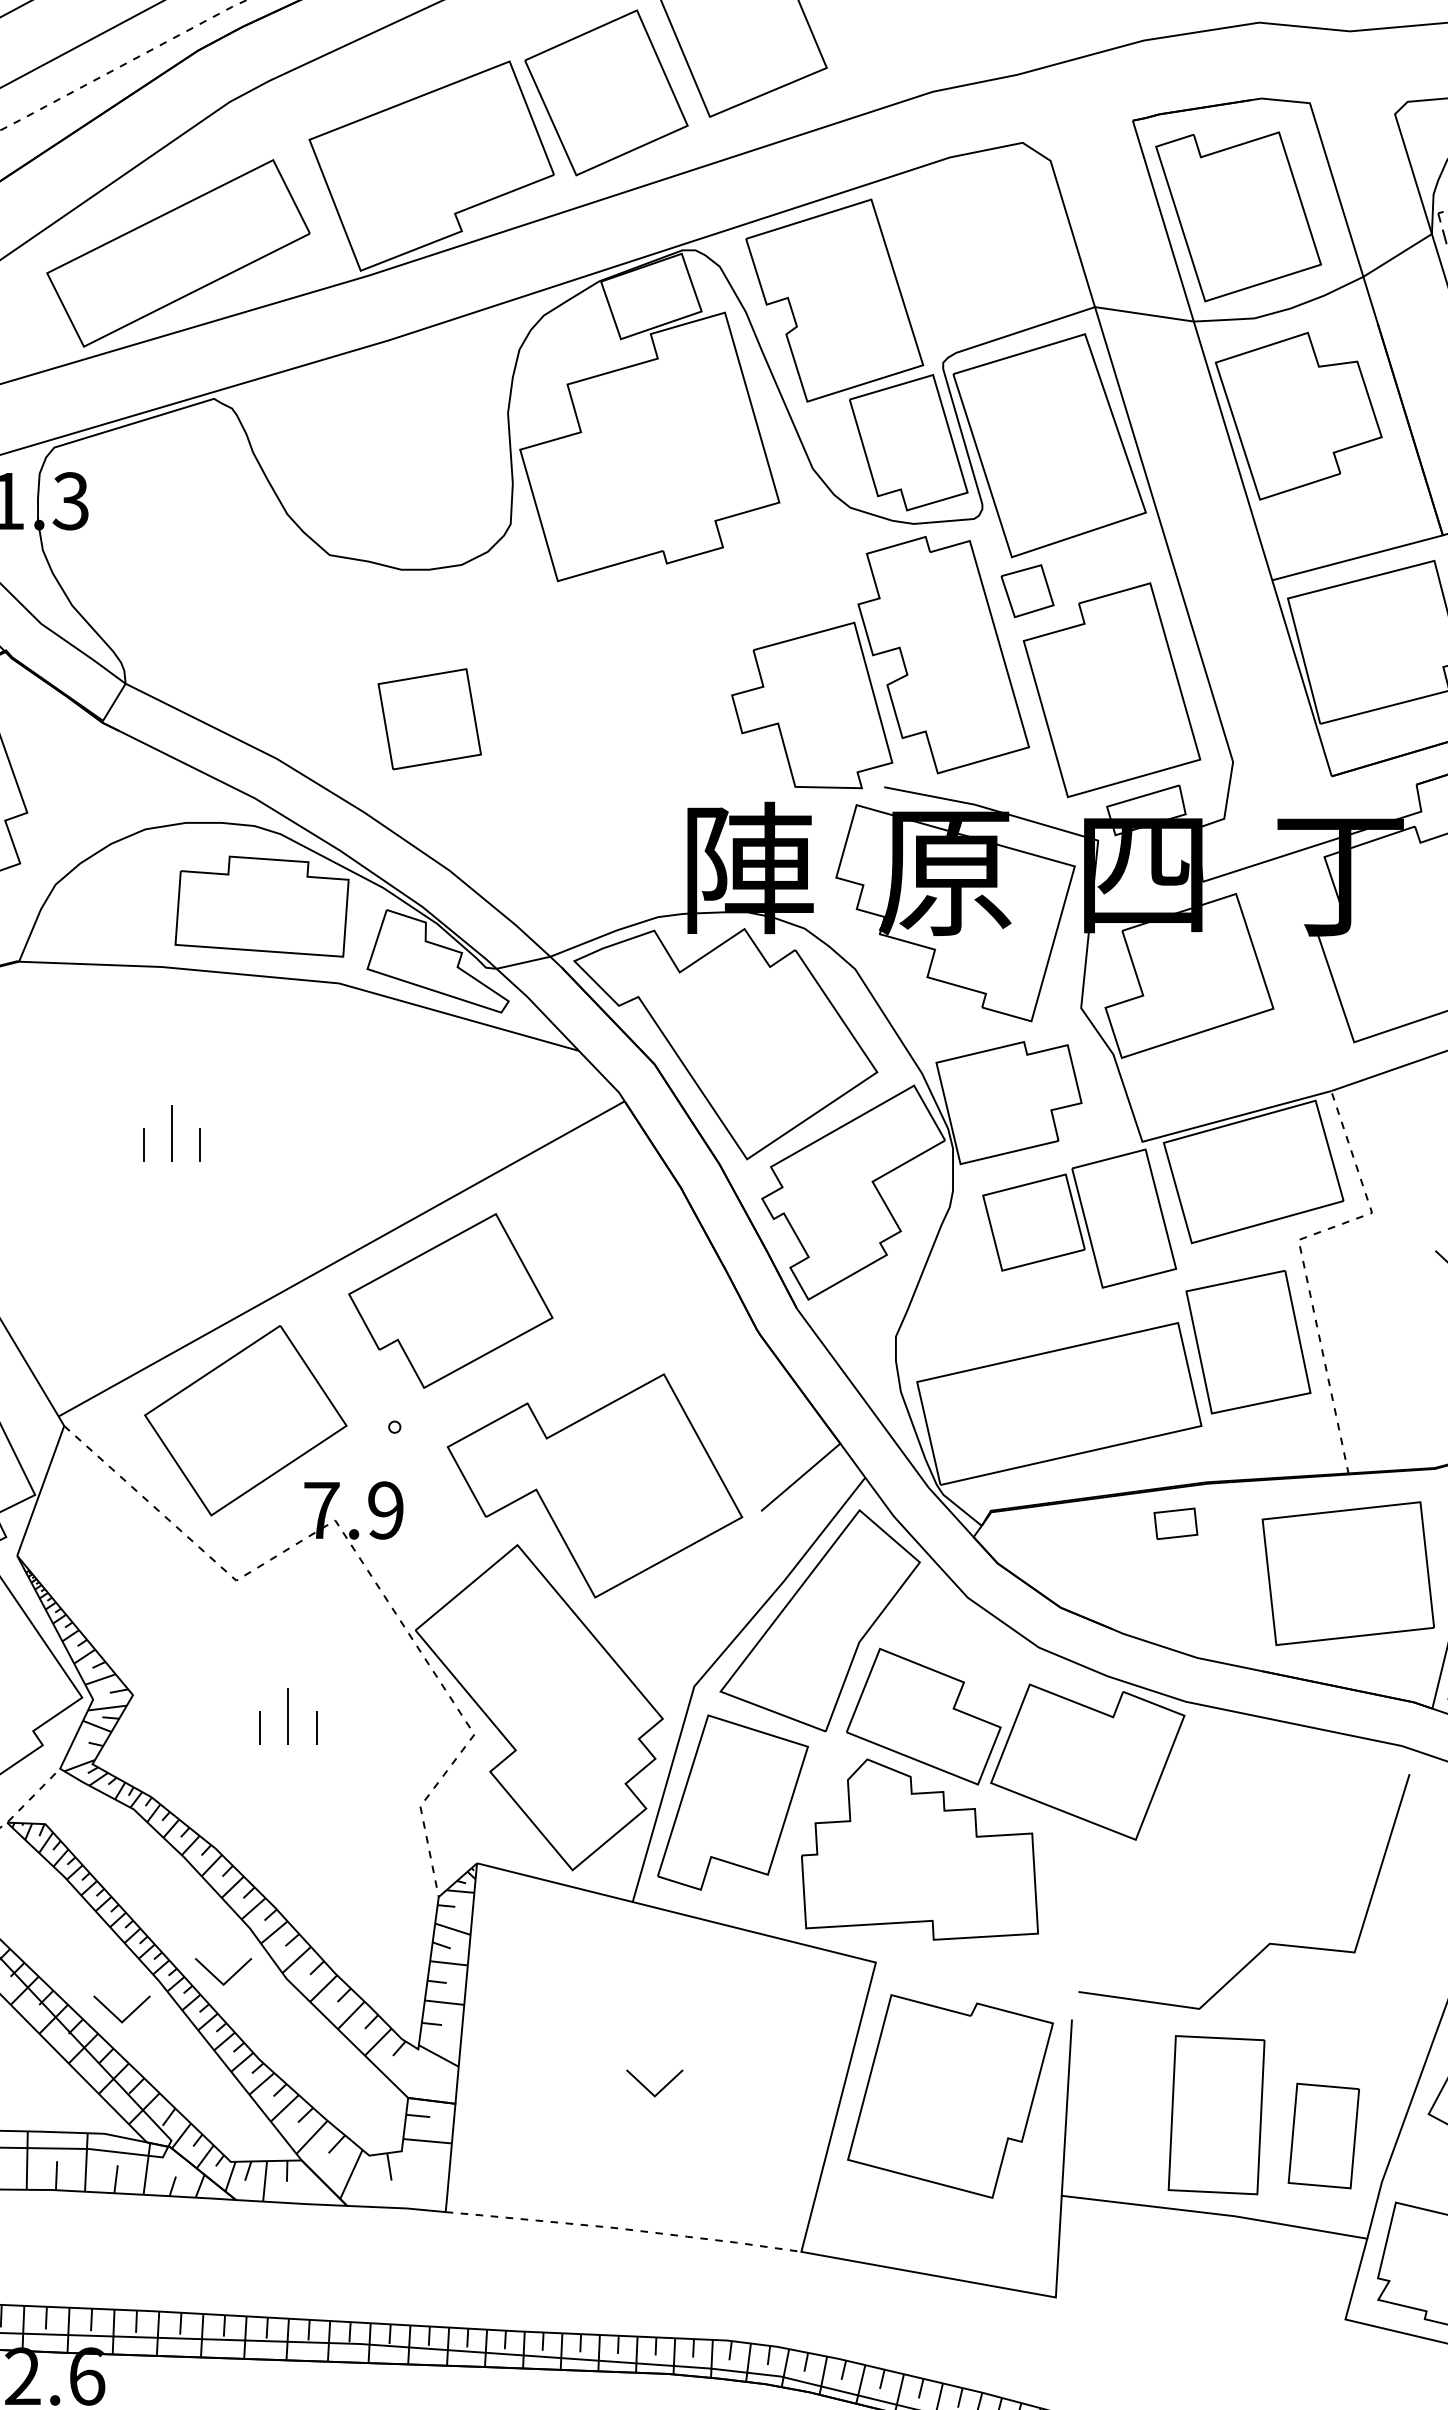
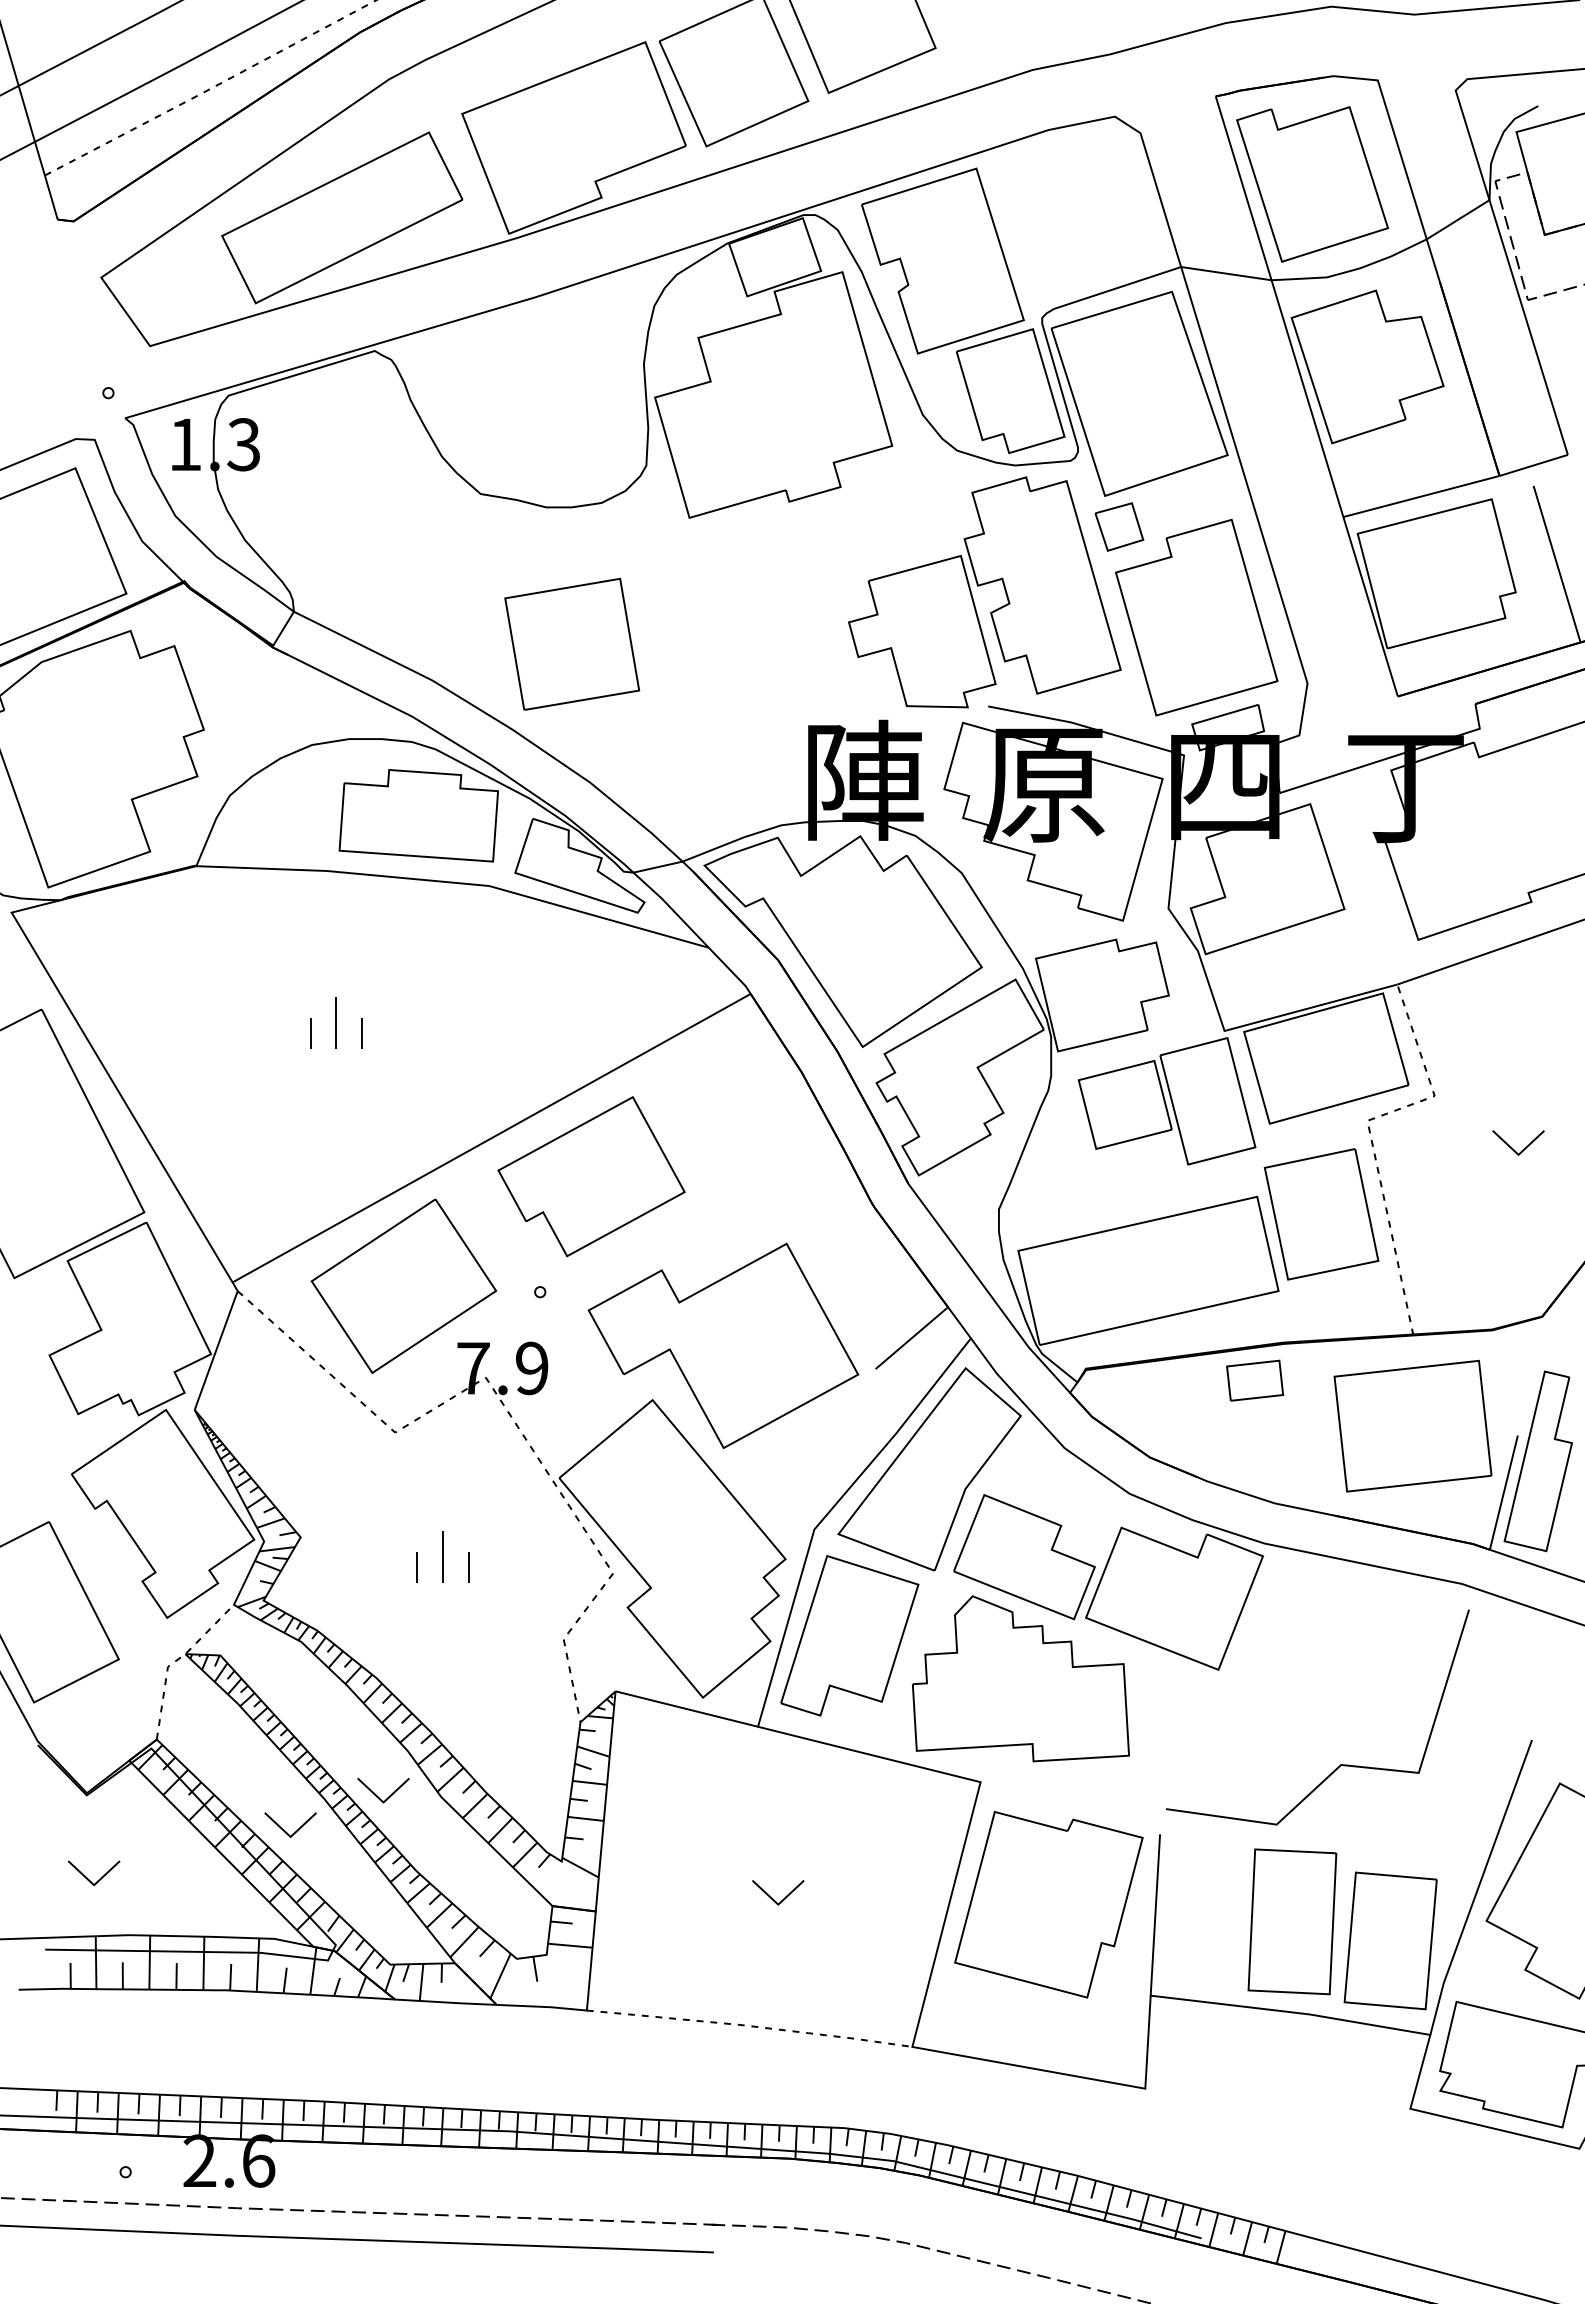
part: (430, 718) -> (572, 643), size x1.43
part: (1176, 1523) -> (1255, 1380), size x1.43
part: (1323, 2135) -> (1390, 1940), size x1.43

